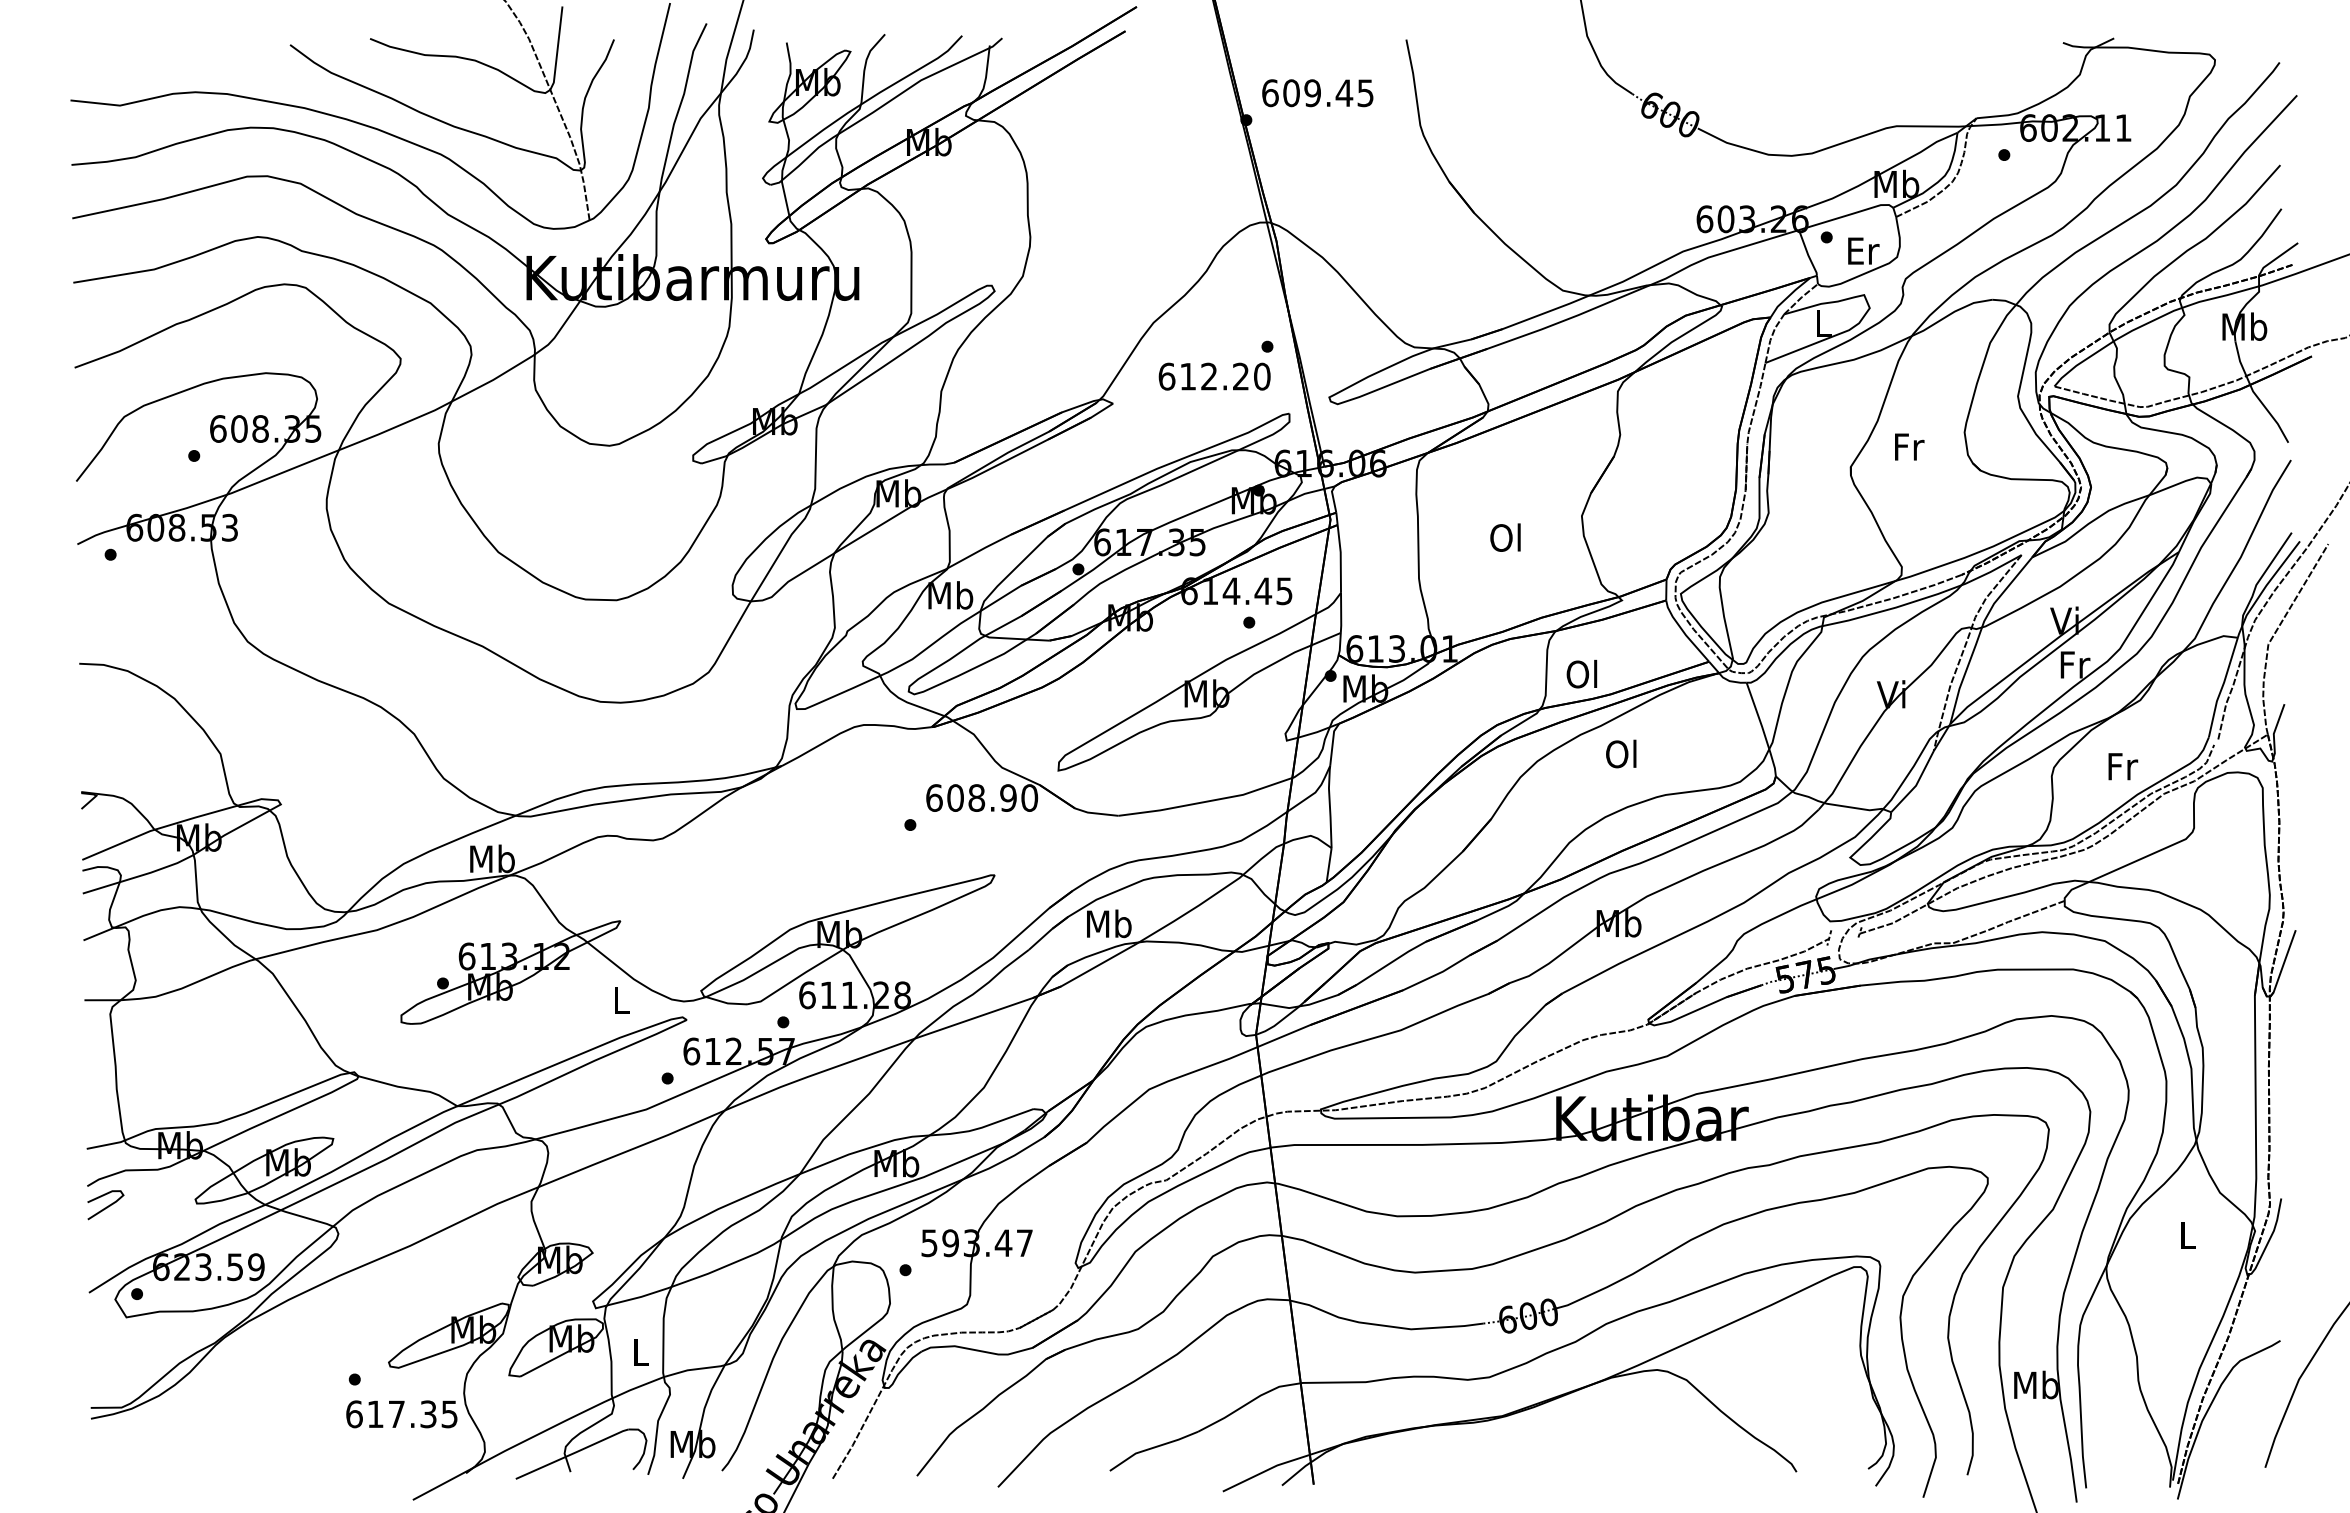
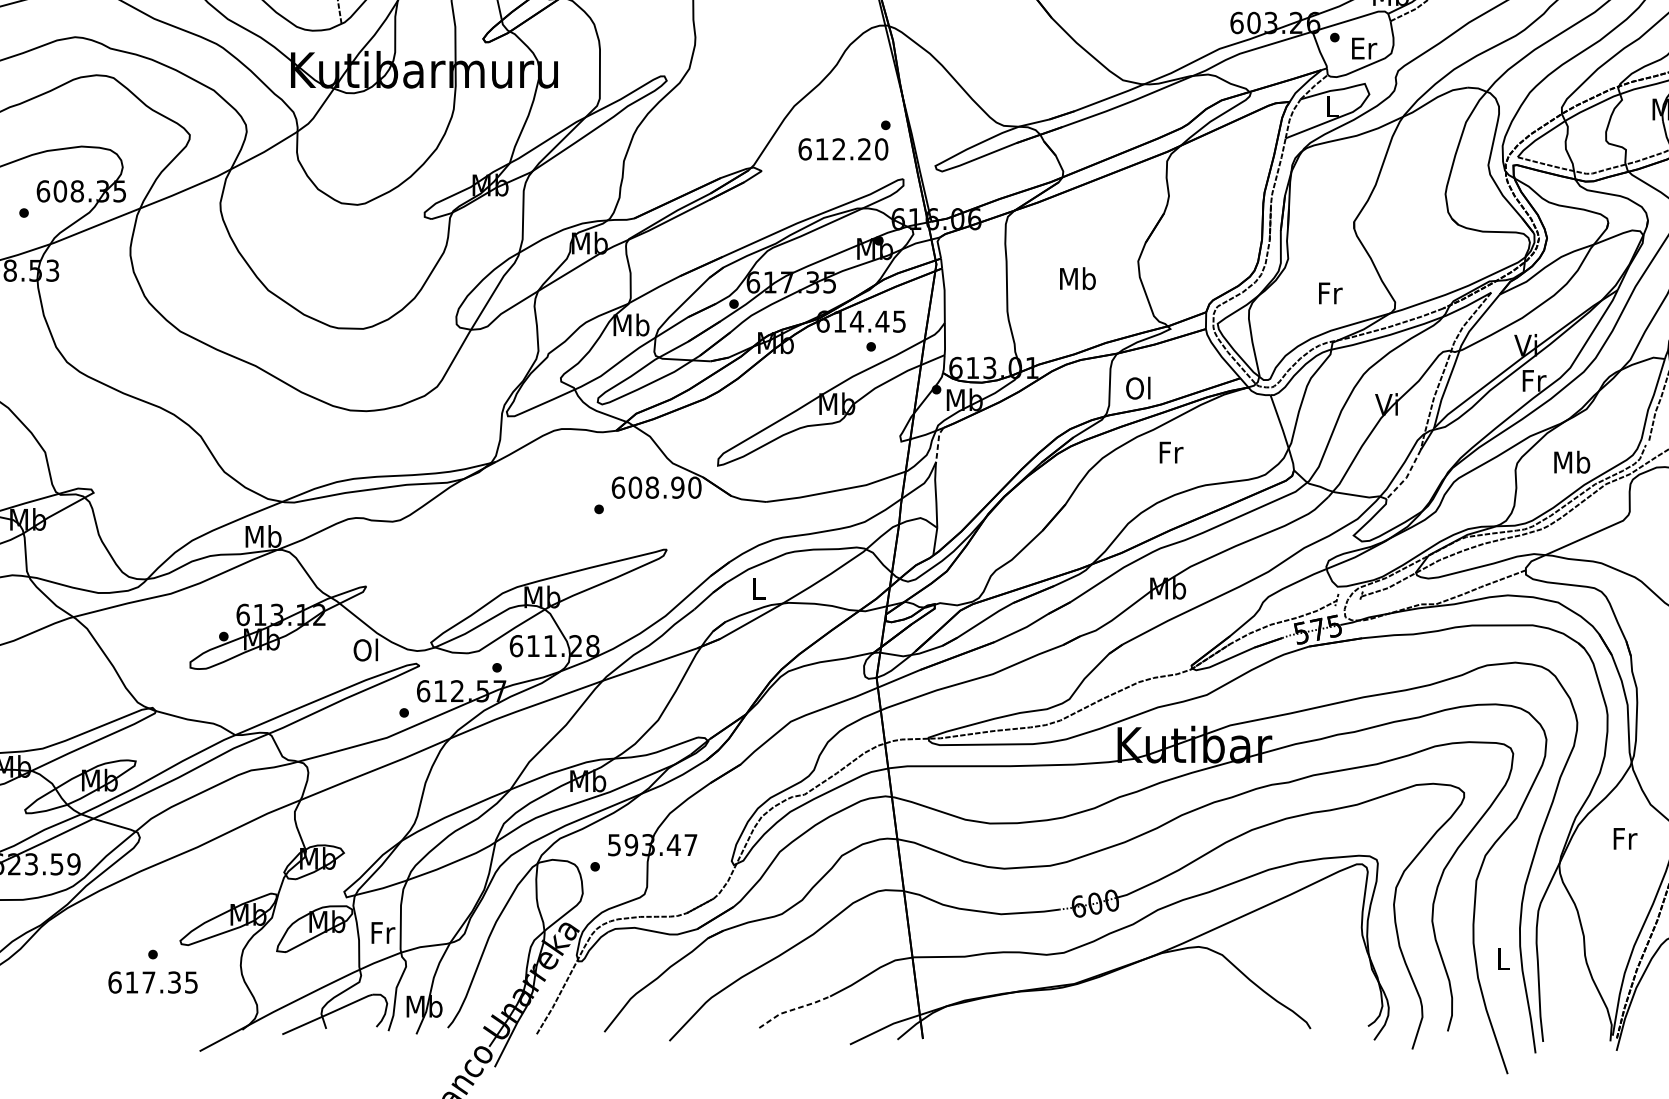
text: (1909, 446) -> (1330, 292), moved
text: (1506, 537) -> (1077, 278), Ol -> Mb
line: (1332, 743) -> (938, 443), solid -> dashed
text: (1622, 753) -> (1170, 451), Ol -> Fr
text: (2122, 766) -> (1572, 462), Fr -> Mb
line: (1916, 785) -> (1406, 477), solid -> dashed
text: (1109, 923) -> (758, 588), Mb -> L
text: (619, 1000) -> (365, 650), L -> Ol
text: (2188, 1235) -> (1625, 838), L -> Fr
text: (641, 1352) -> (383, 932), L -> Fr
text: (2036, 1384) -> (1503, 958), Mb -> L
text: (401, 1414) -> (152, 982), moved
line: (1152, 1448) -> (793, 1009), solid -> dashed

